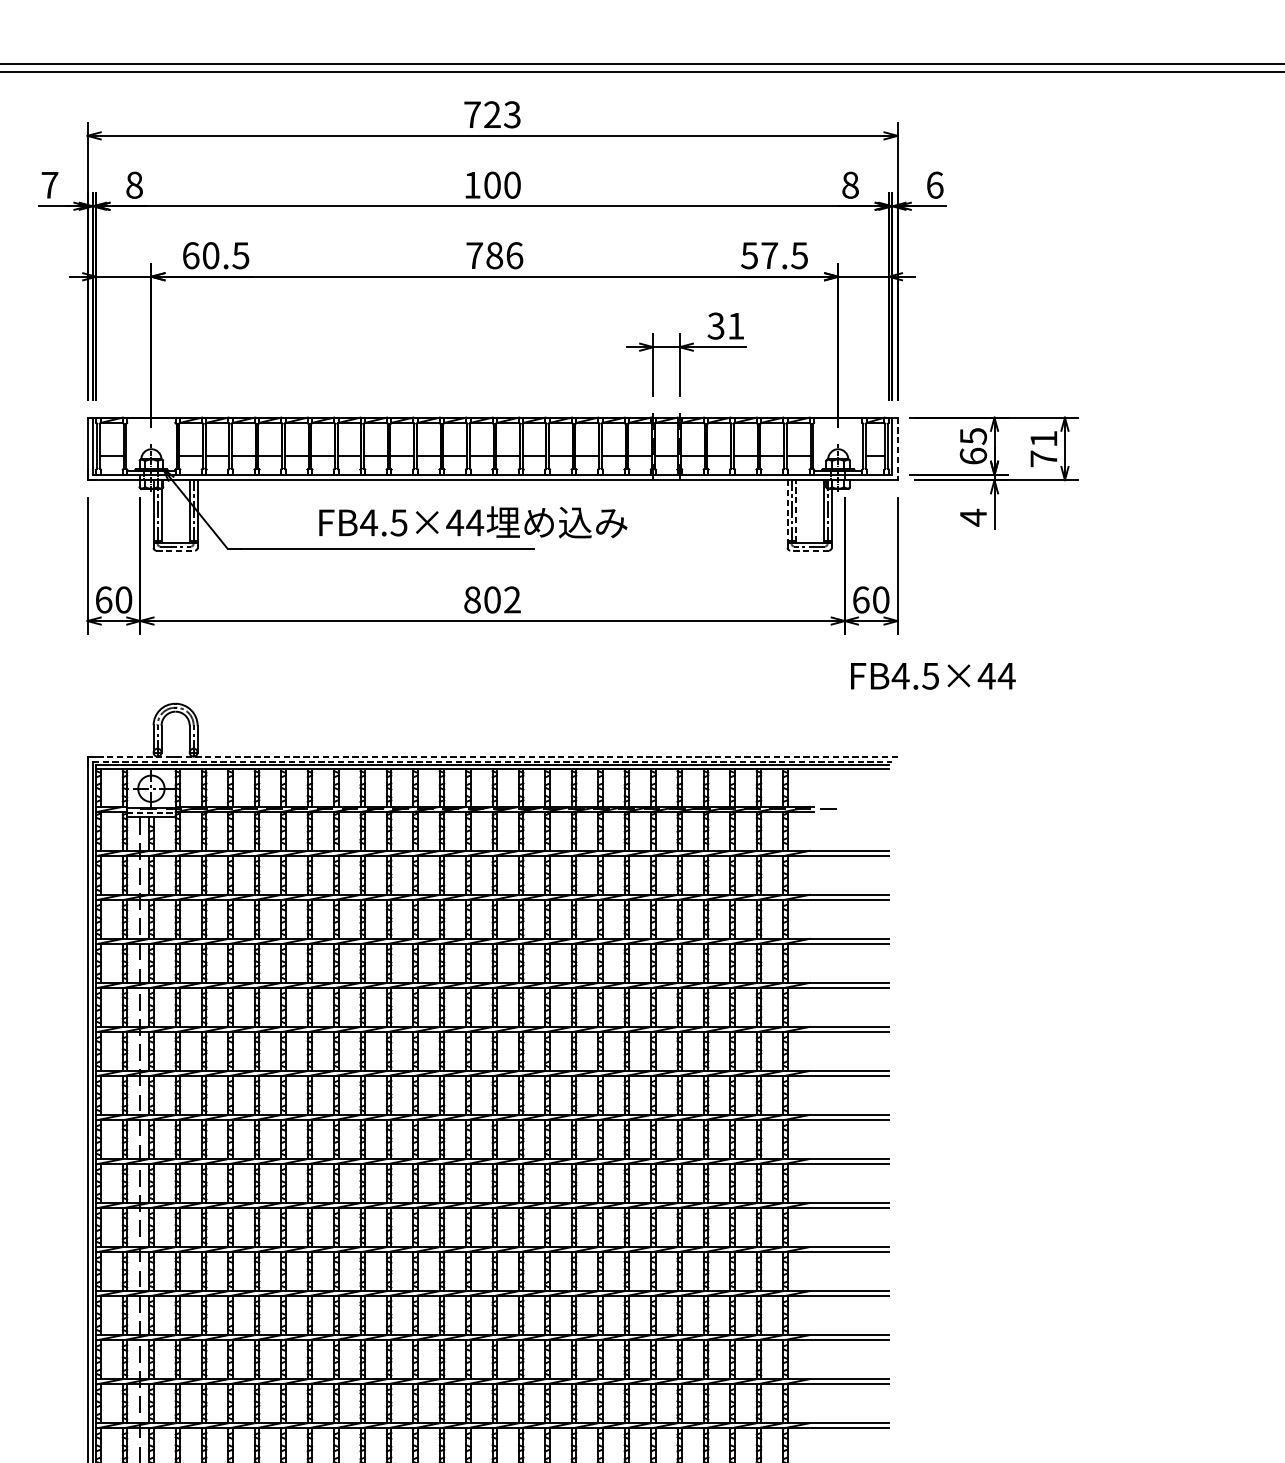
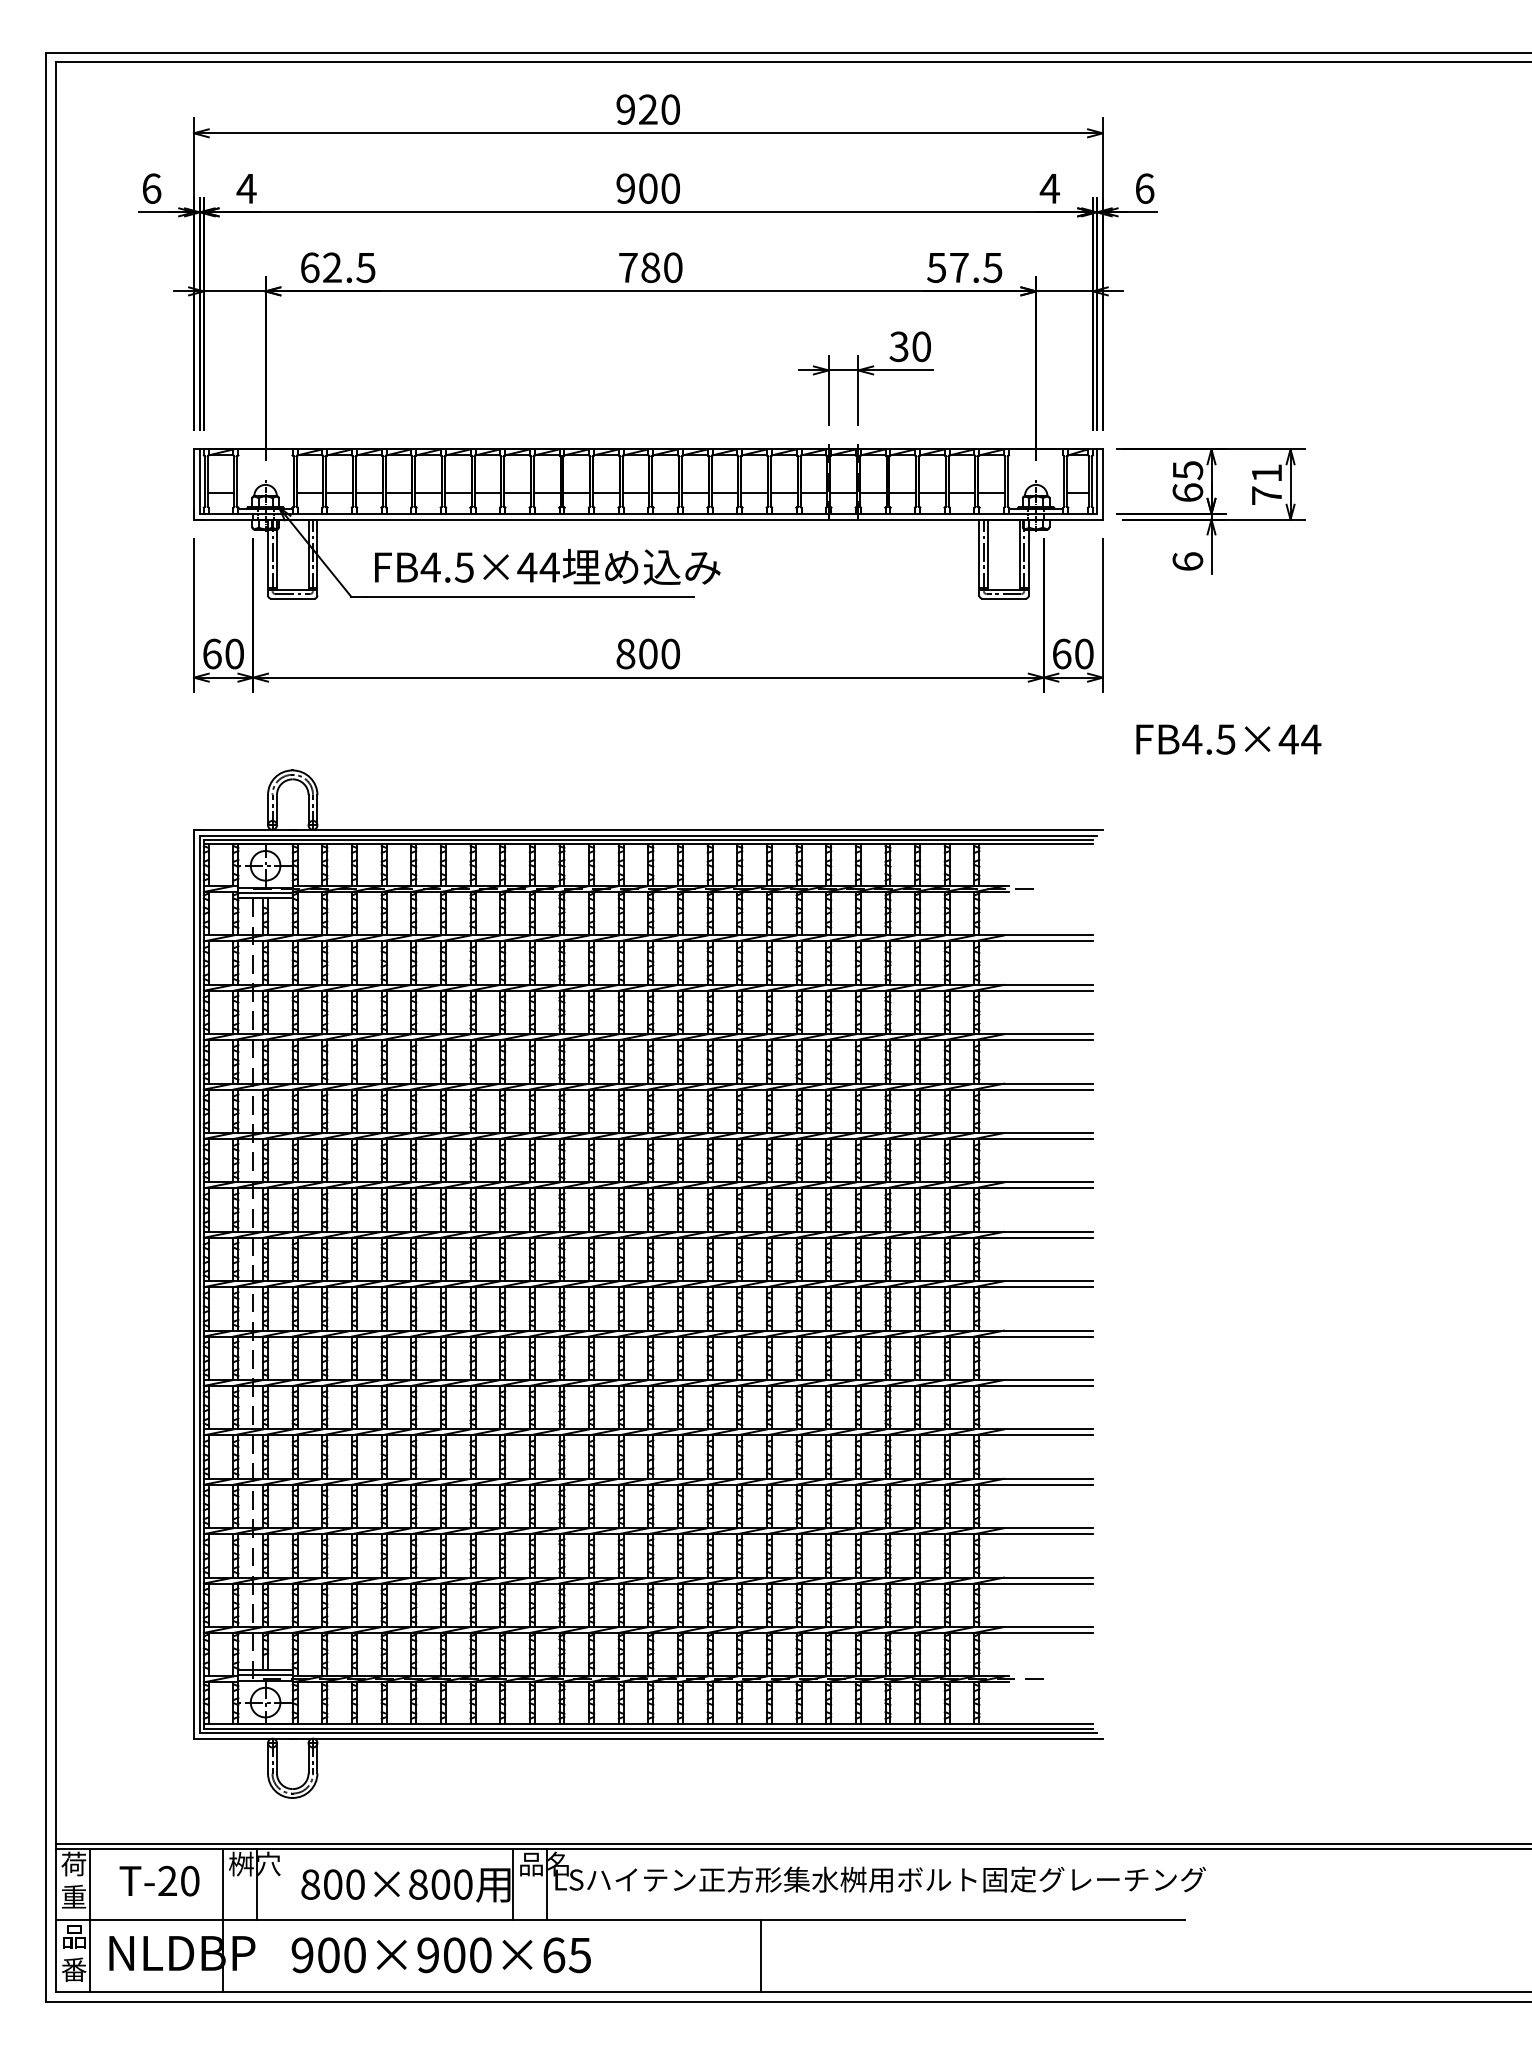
text: (491, 114) -> (647, 109), 723 -> 920
text: (49, 185) -> (151, 188), 7 -> 6
text: (134, 185) -> (246, 188), 8 -> 4
text: (472, 185) -> (625, 188), 100 -> 900
text: (850, 185) -> (1049, 188), 8 -> 4
text: (211, 255) -> (332, 267), 60.5 -> 62.5
text: (514, 255) -> (673, 267), 786 -> 780
text: (736, 325) -> (921, 346), 31 -> 30
line: (897, 448) -> (1102, 484), dashed -> solid
line: (795, 511) -> (988, 554), dashed -> solid
line: (787, 513) -> (979, 556), dashed -> solid
text: (973, 517) -> (1187, 561), 4 -> 6
text: (473, 521) -> (547, 566), moved
line: (175, 550) -> (292, 598), dashed -> solid
line: (810, 550) -> (1004, 598), dashed -> solid
text: (512, 599) -> (670, 653), 802 -> 800
text: (933, 676) -> (1228, 739), moved
line: (492, 756) -> (648, 829), dashed -> solid
line: (492, 761) -> (648, 835), dashed -> solid
line: (152, 813) -> (266, 893), dashed -> solid

